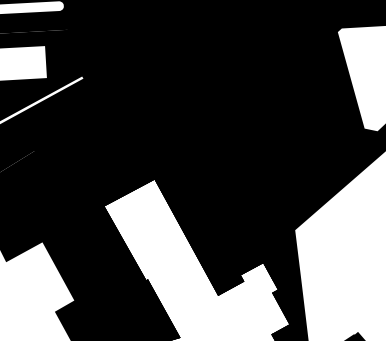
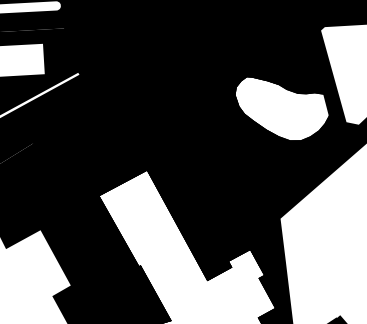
fill: (296, 114) -> (281, 108), removed

